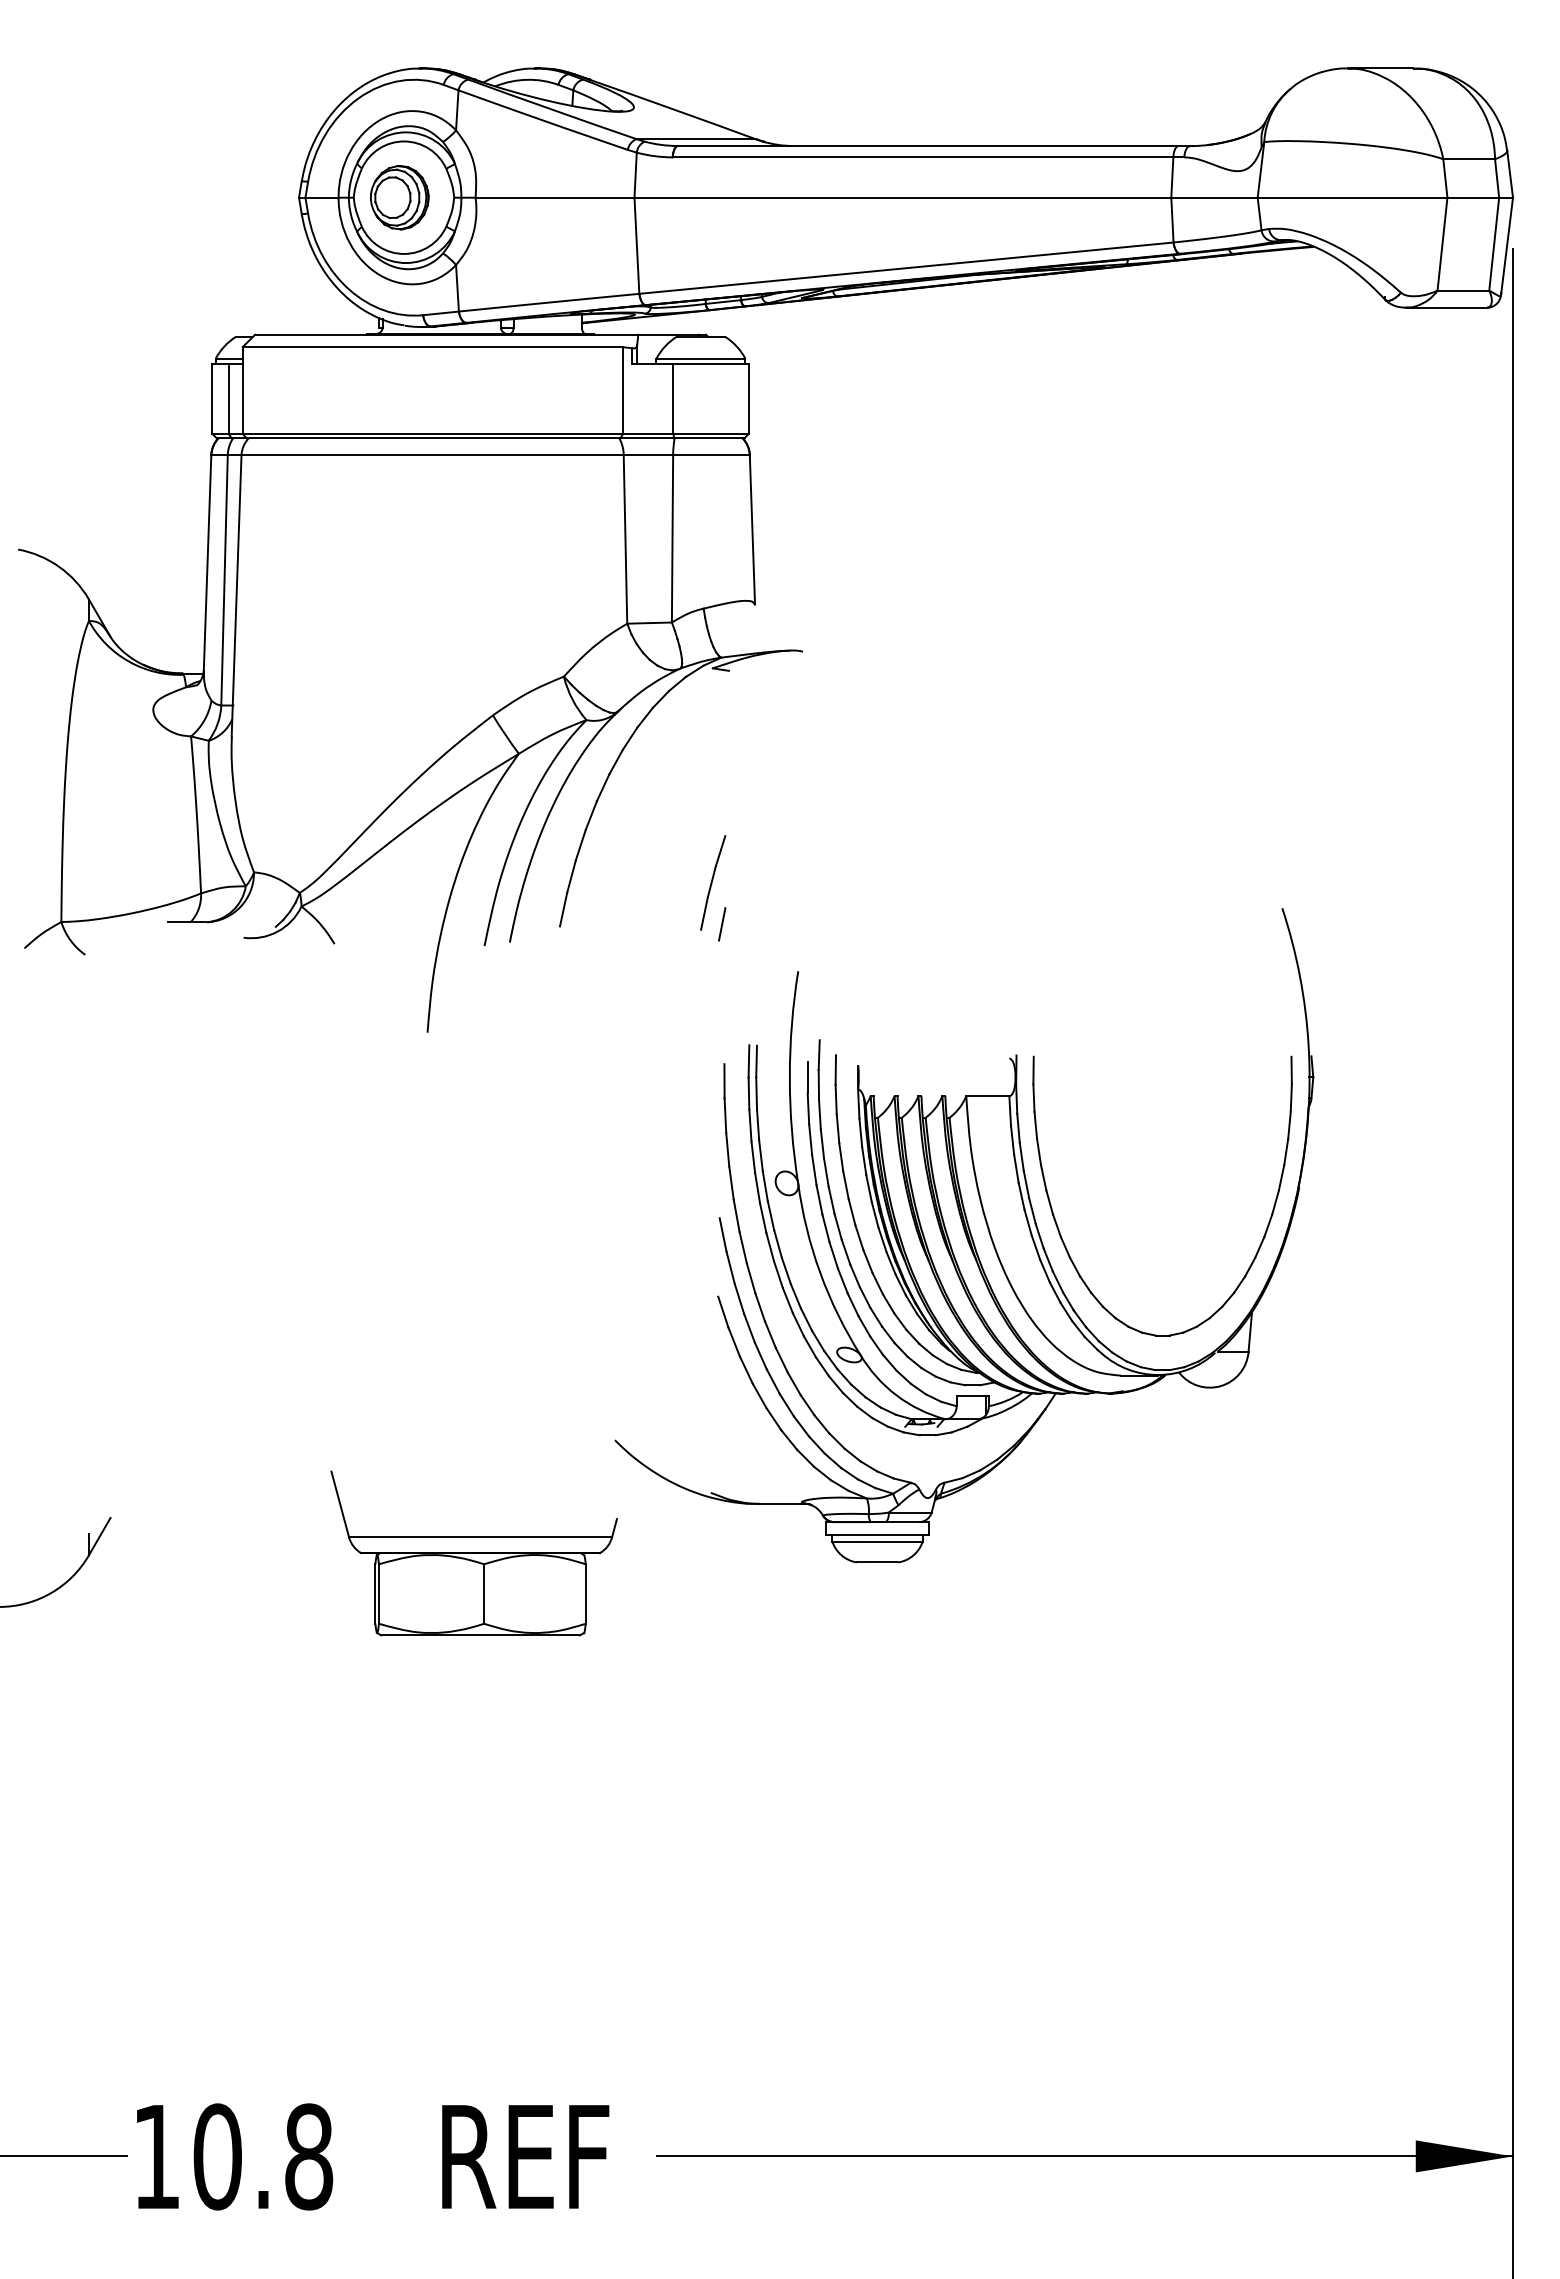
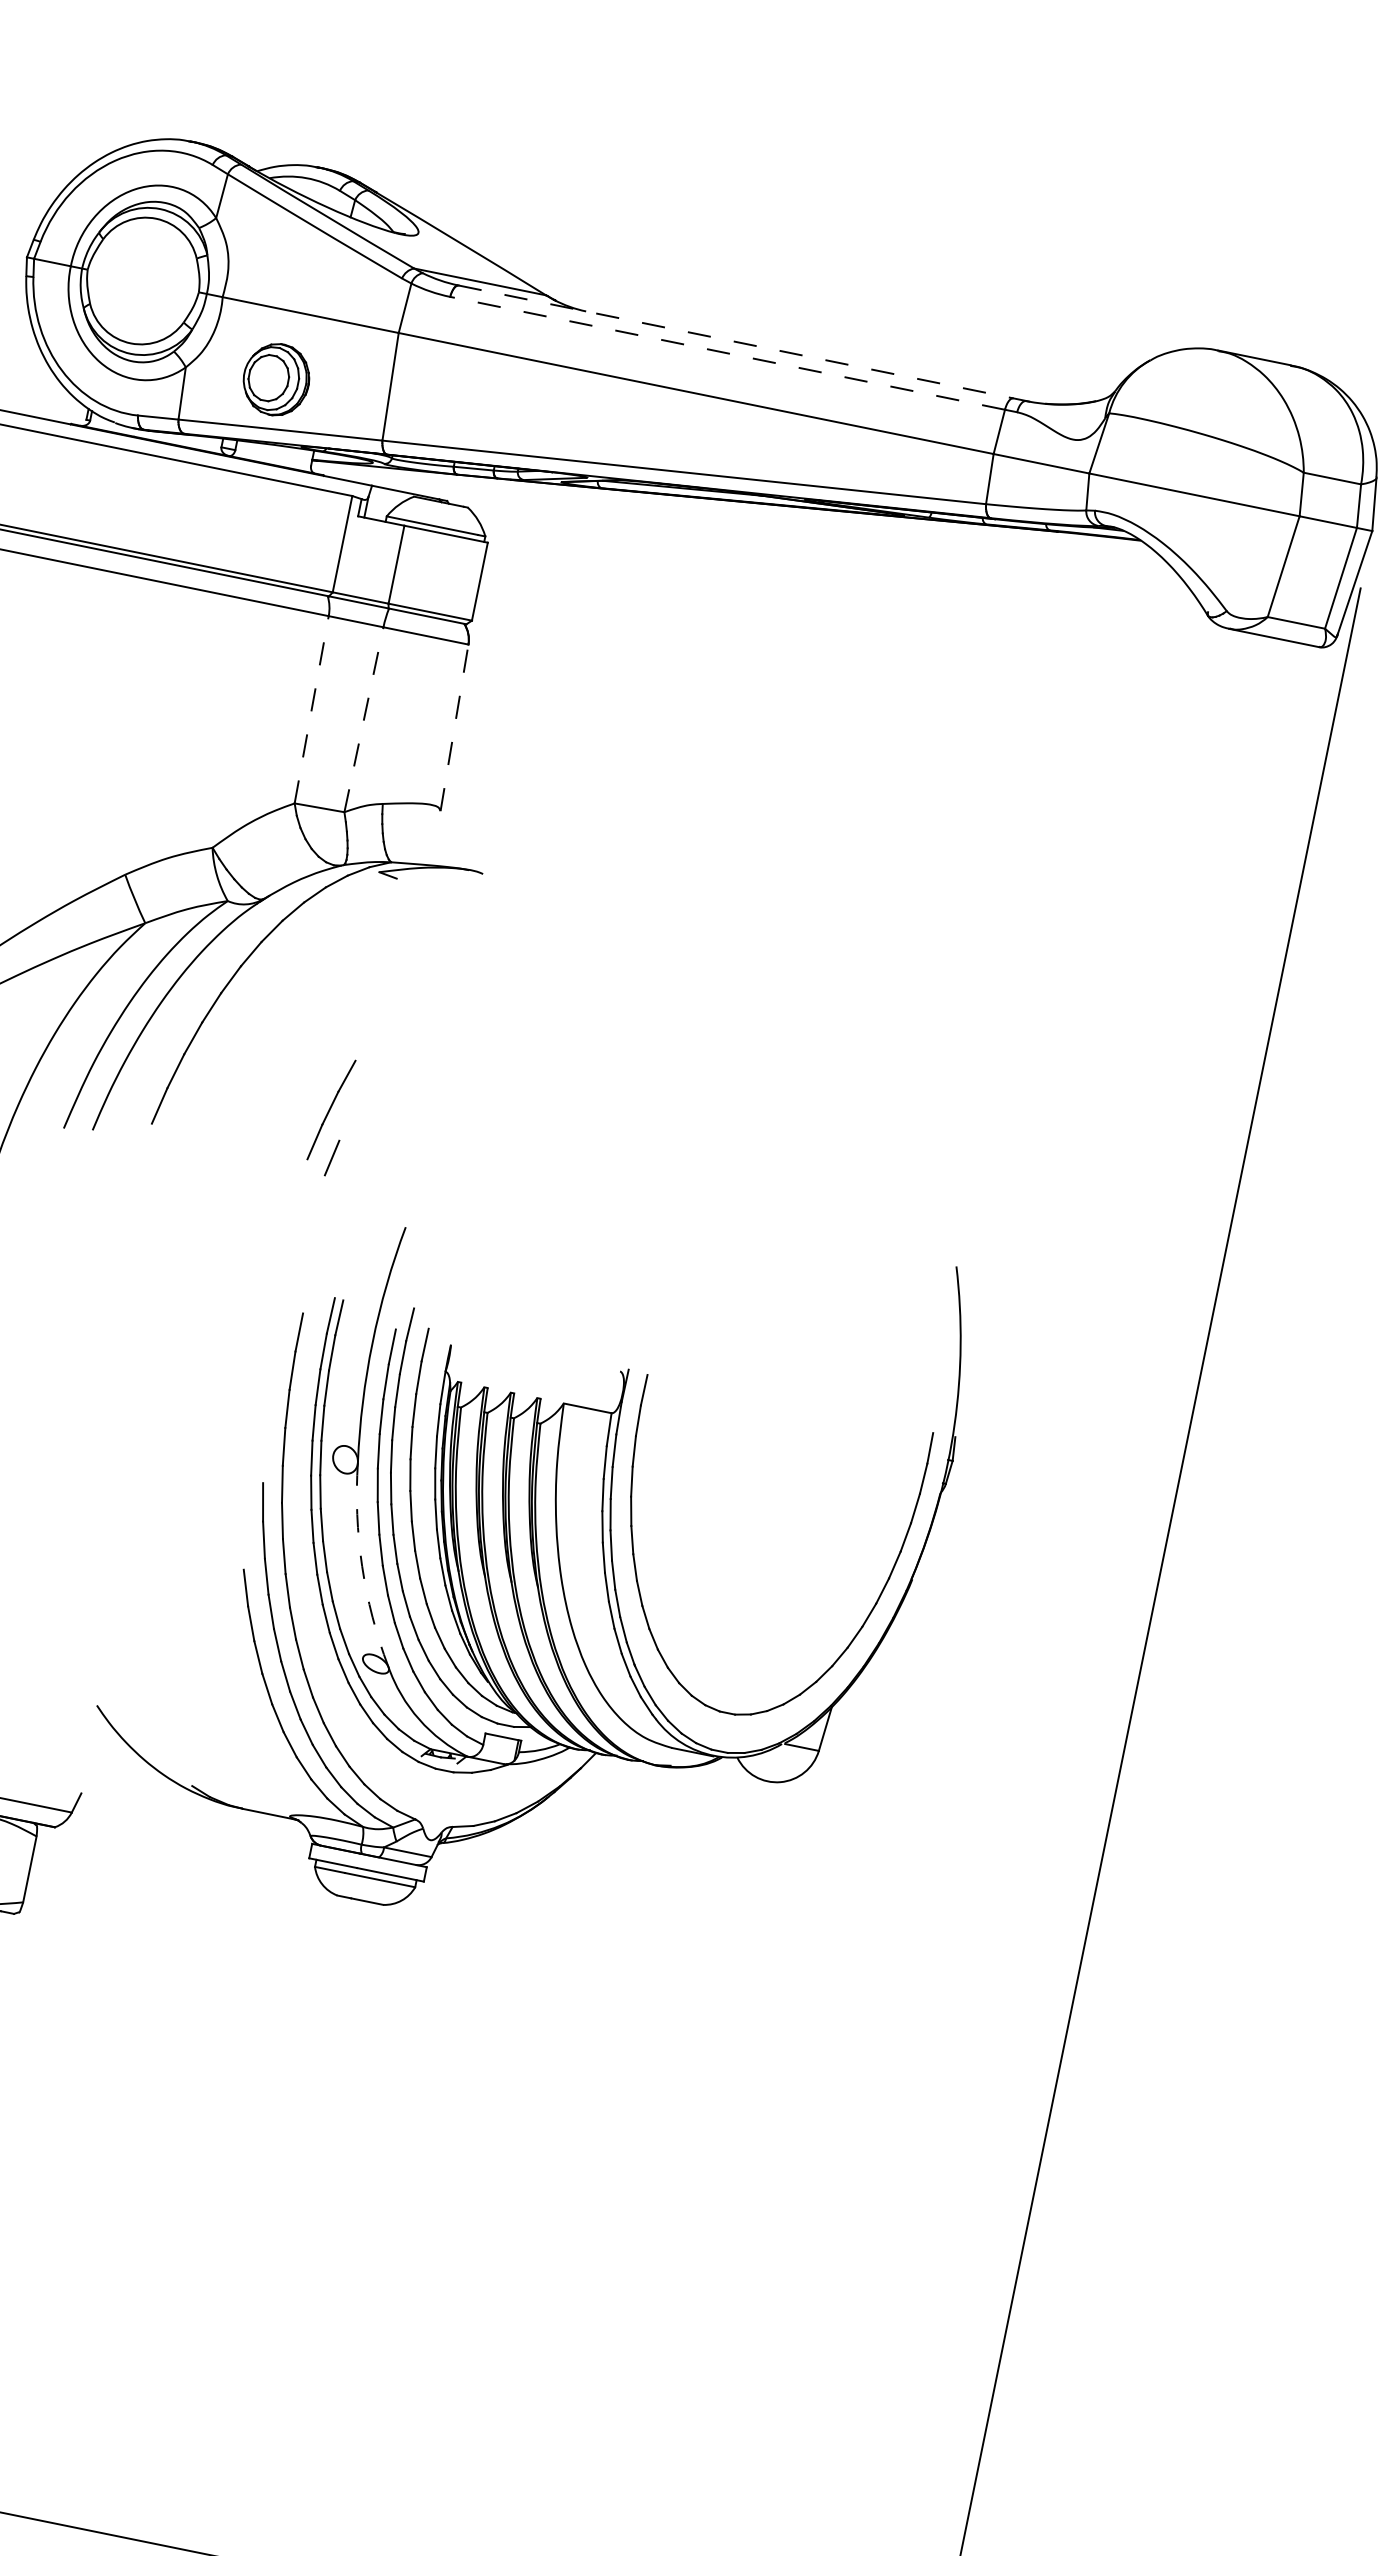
line: (928, 146) -> (736, 342), solid -> dashed
line: (922, 157) -> (726, 353), solid -> dashed
part: (399, 197) -> (276, 379), moved
line: (752, 530) -> (454, 728), solid -> dashed
line: (672, 538) -> (364, 719), solid -> dashed
line: (625, 539) -> (311, 709), solid -> dashed
arc: (820, 1272) -> (362, 1566), solid -> dashed

